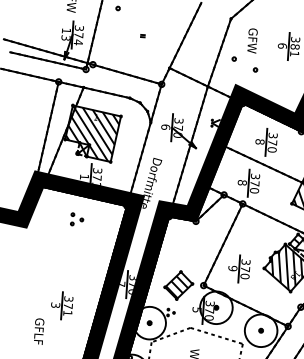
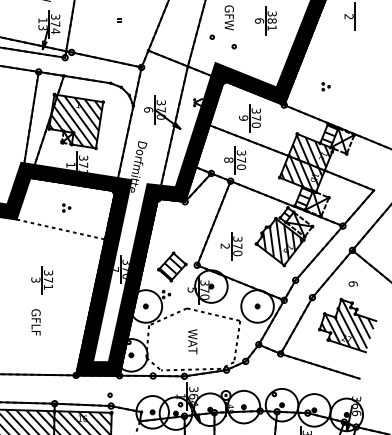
text: (259, 141) -> (243, 117), 8 -> 9
part: (77, 219) -> (66, 207), size x0.62
line: (69, 240) -> (60, 229), added
text: (232, 267) -> (224, 245), 9 -> 2
part: (62, 306) -> (42, 280), moved

